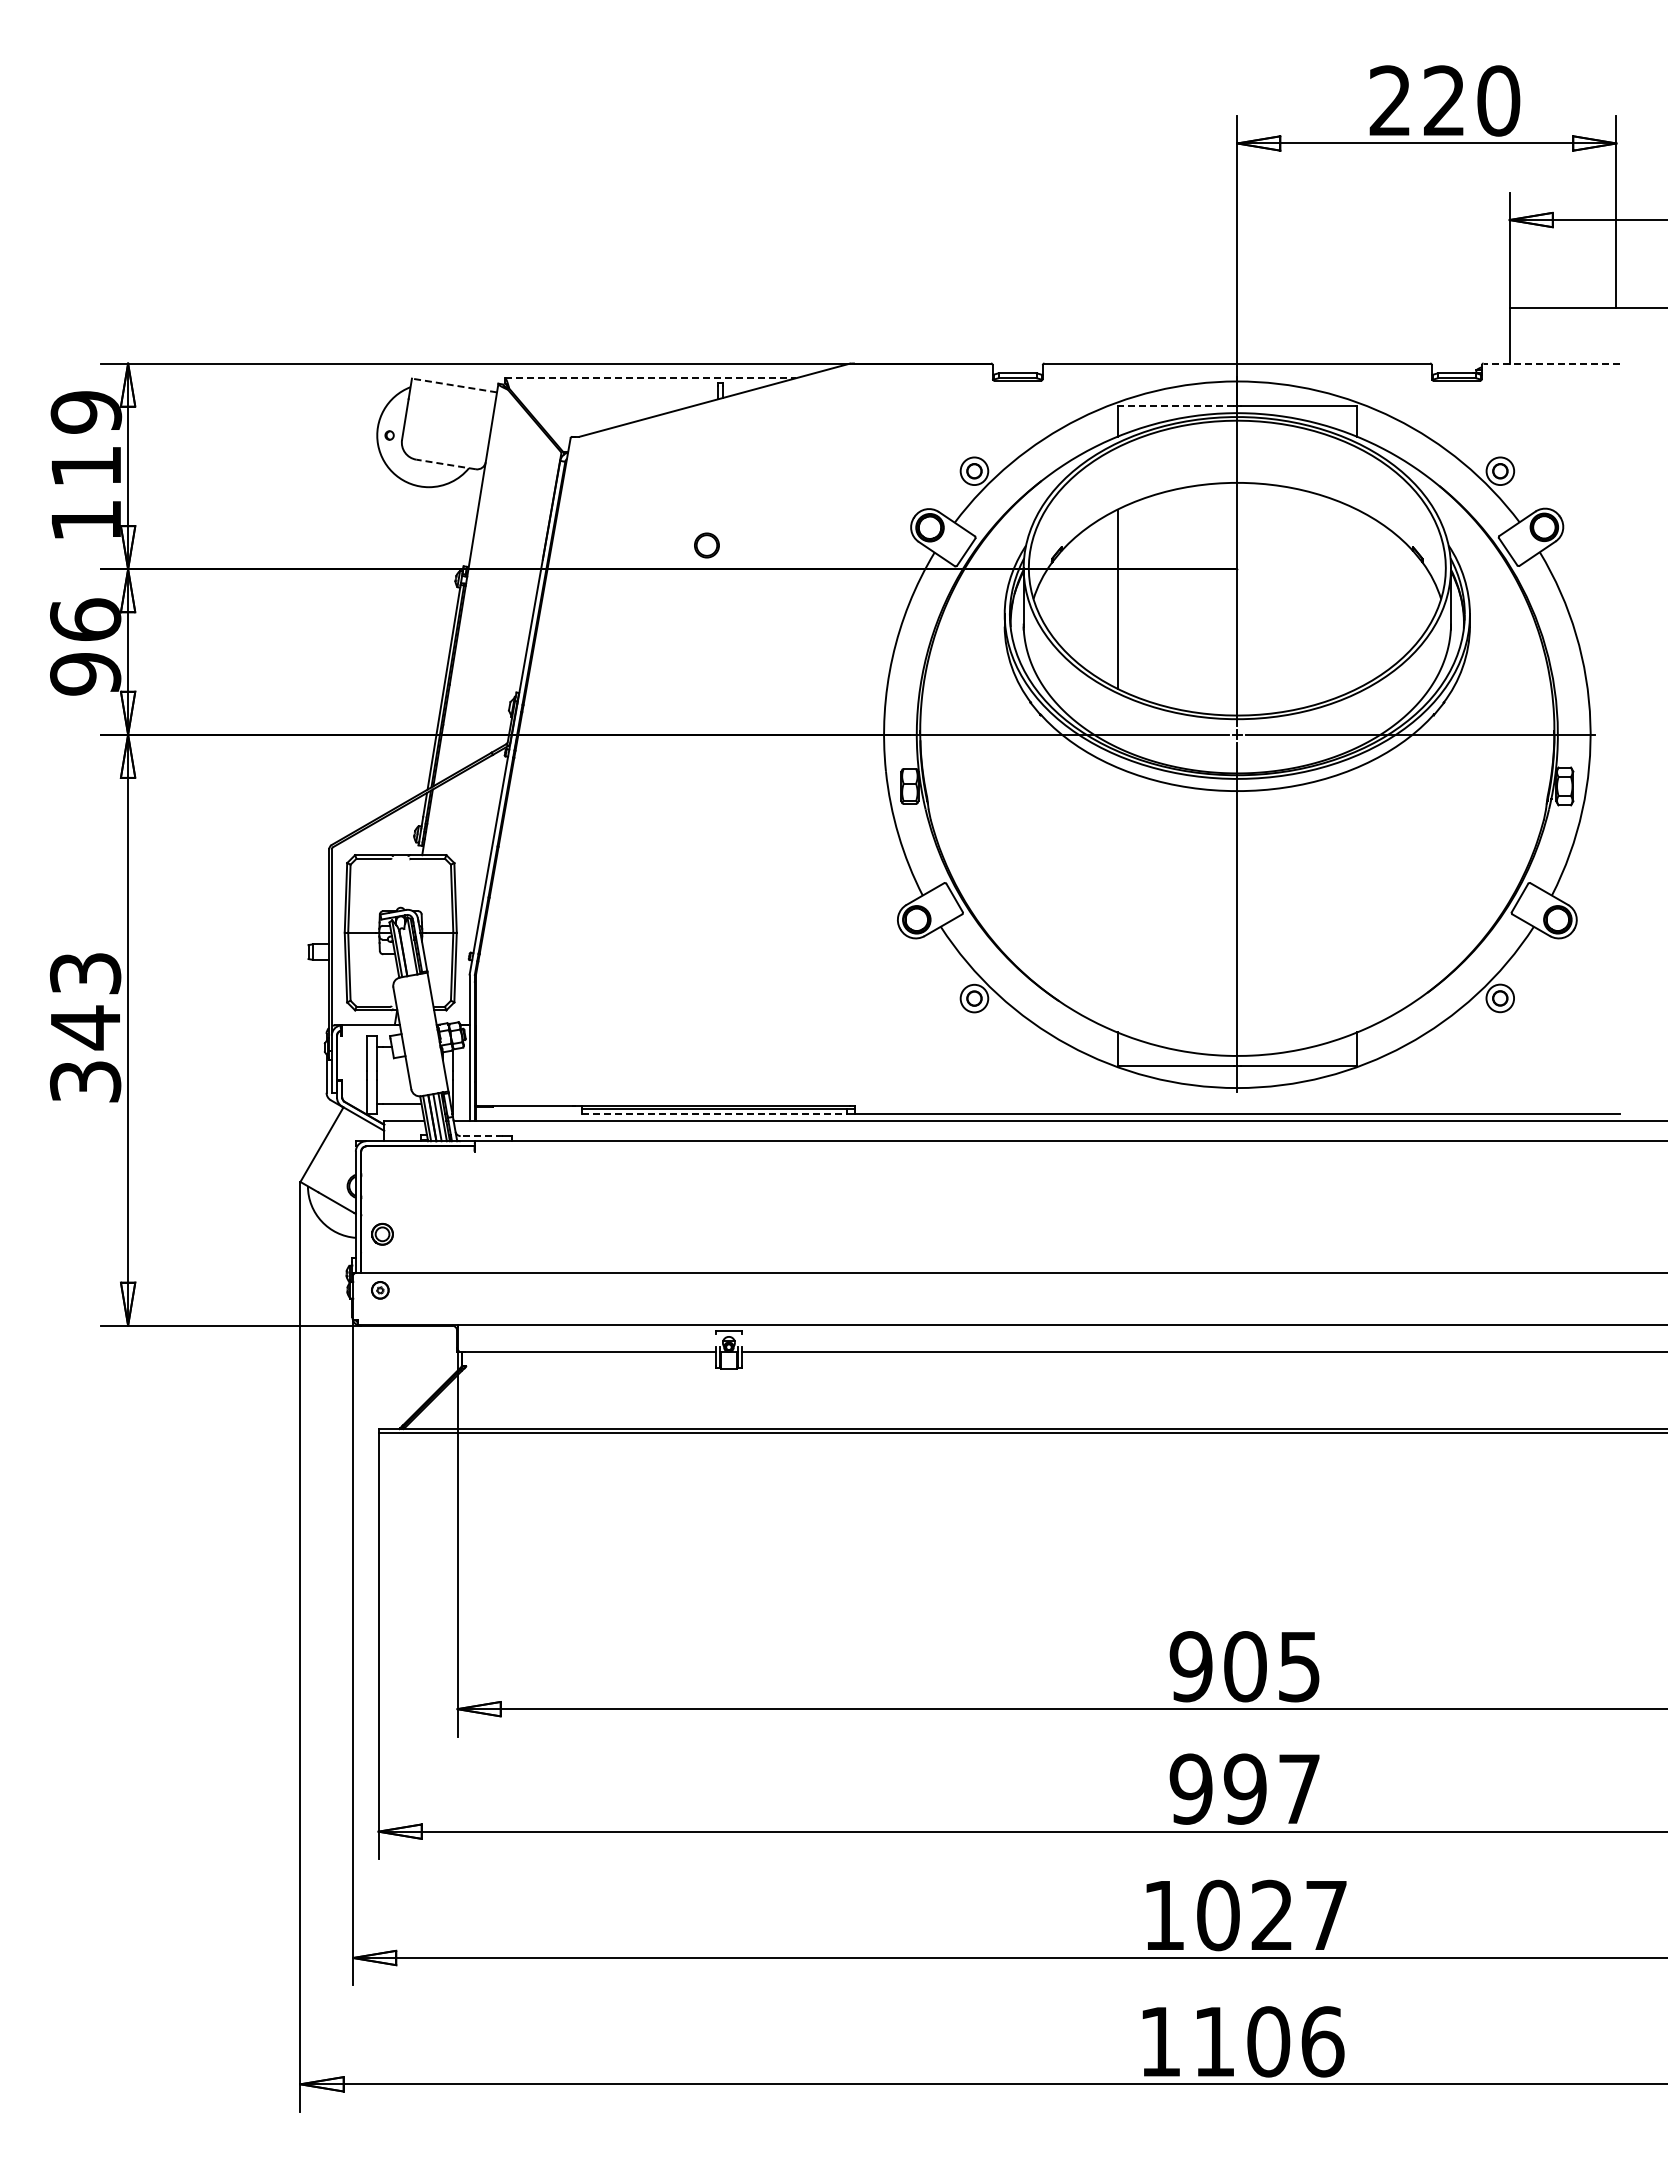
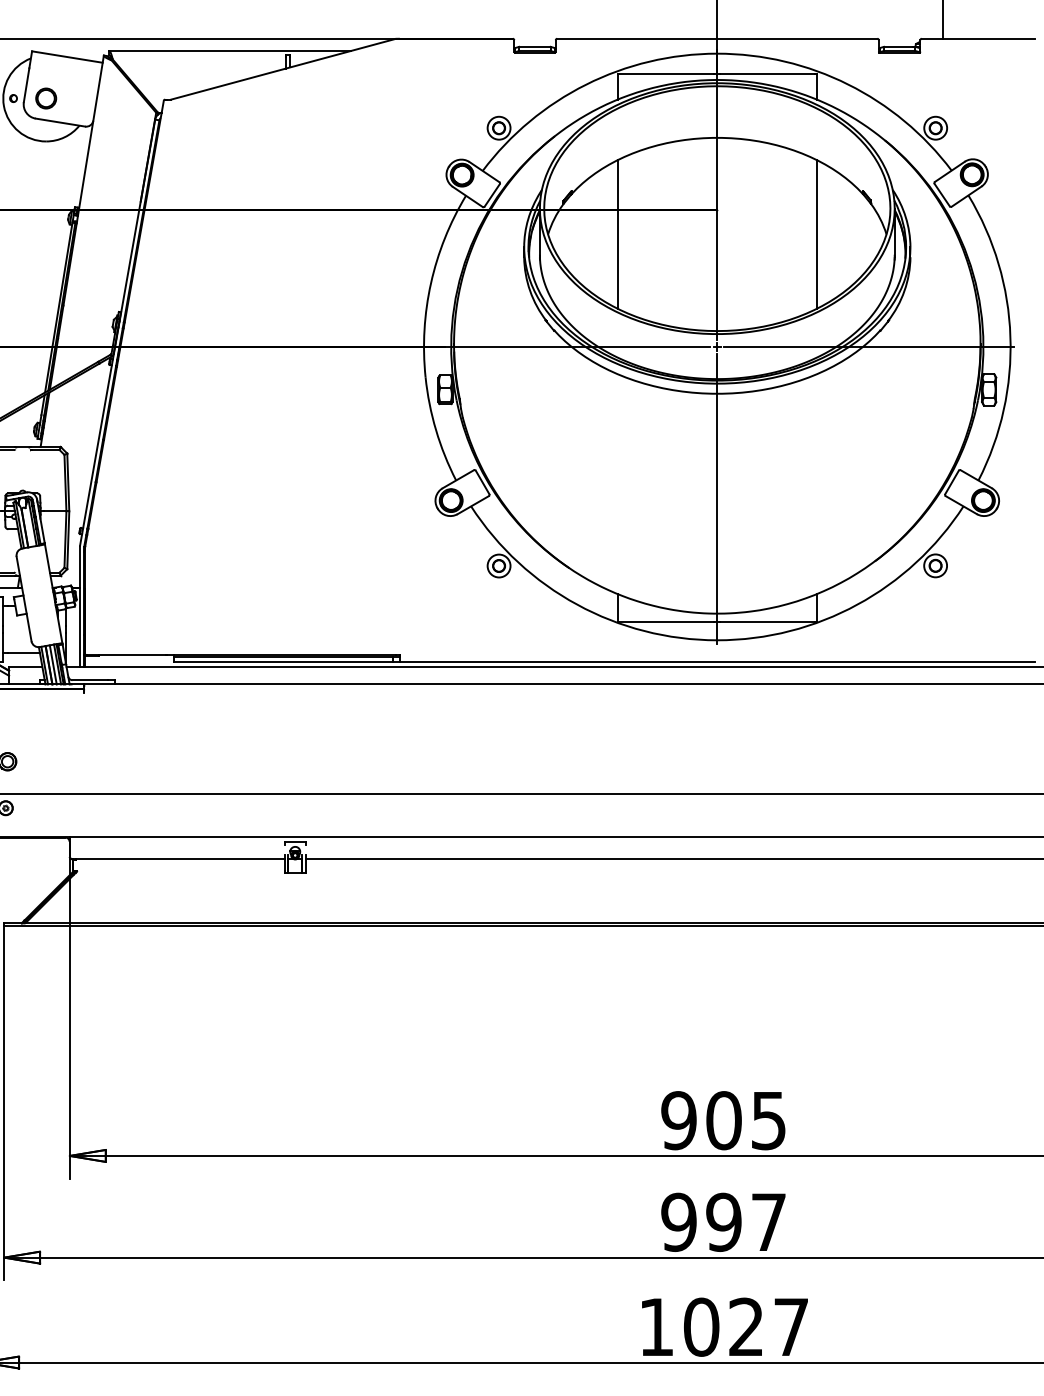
line: (1551, 363) -> (978, 38), dashed -> solid
line: (650, 378) -> (230, 51), dashed -> solid
line: (454, 385) -> (67, 57), dashed -> solid
line: (1175, 406) -> (665, 74), dashed -> solid
line: (445, 464) -> (59, 122), dashed -> solid
circle: (706, 545) -> (45, 98), moved
line: (1357, 598) -> (817, 233), added
line: (715, 1113) -> (284, 661), dashed -> solid
line: (481, 1136) -> (89, 680), dashed -> solid

